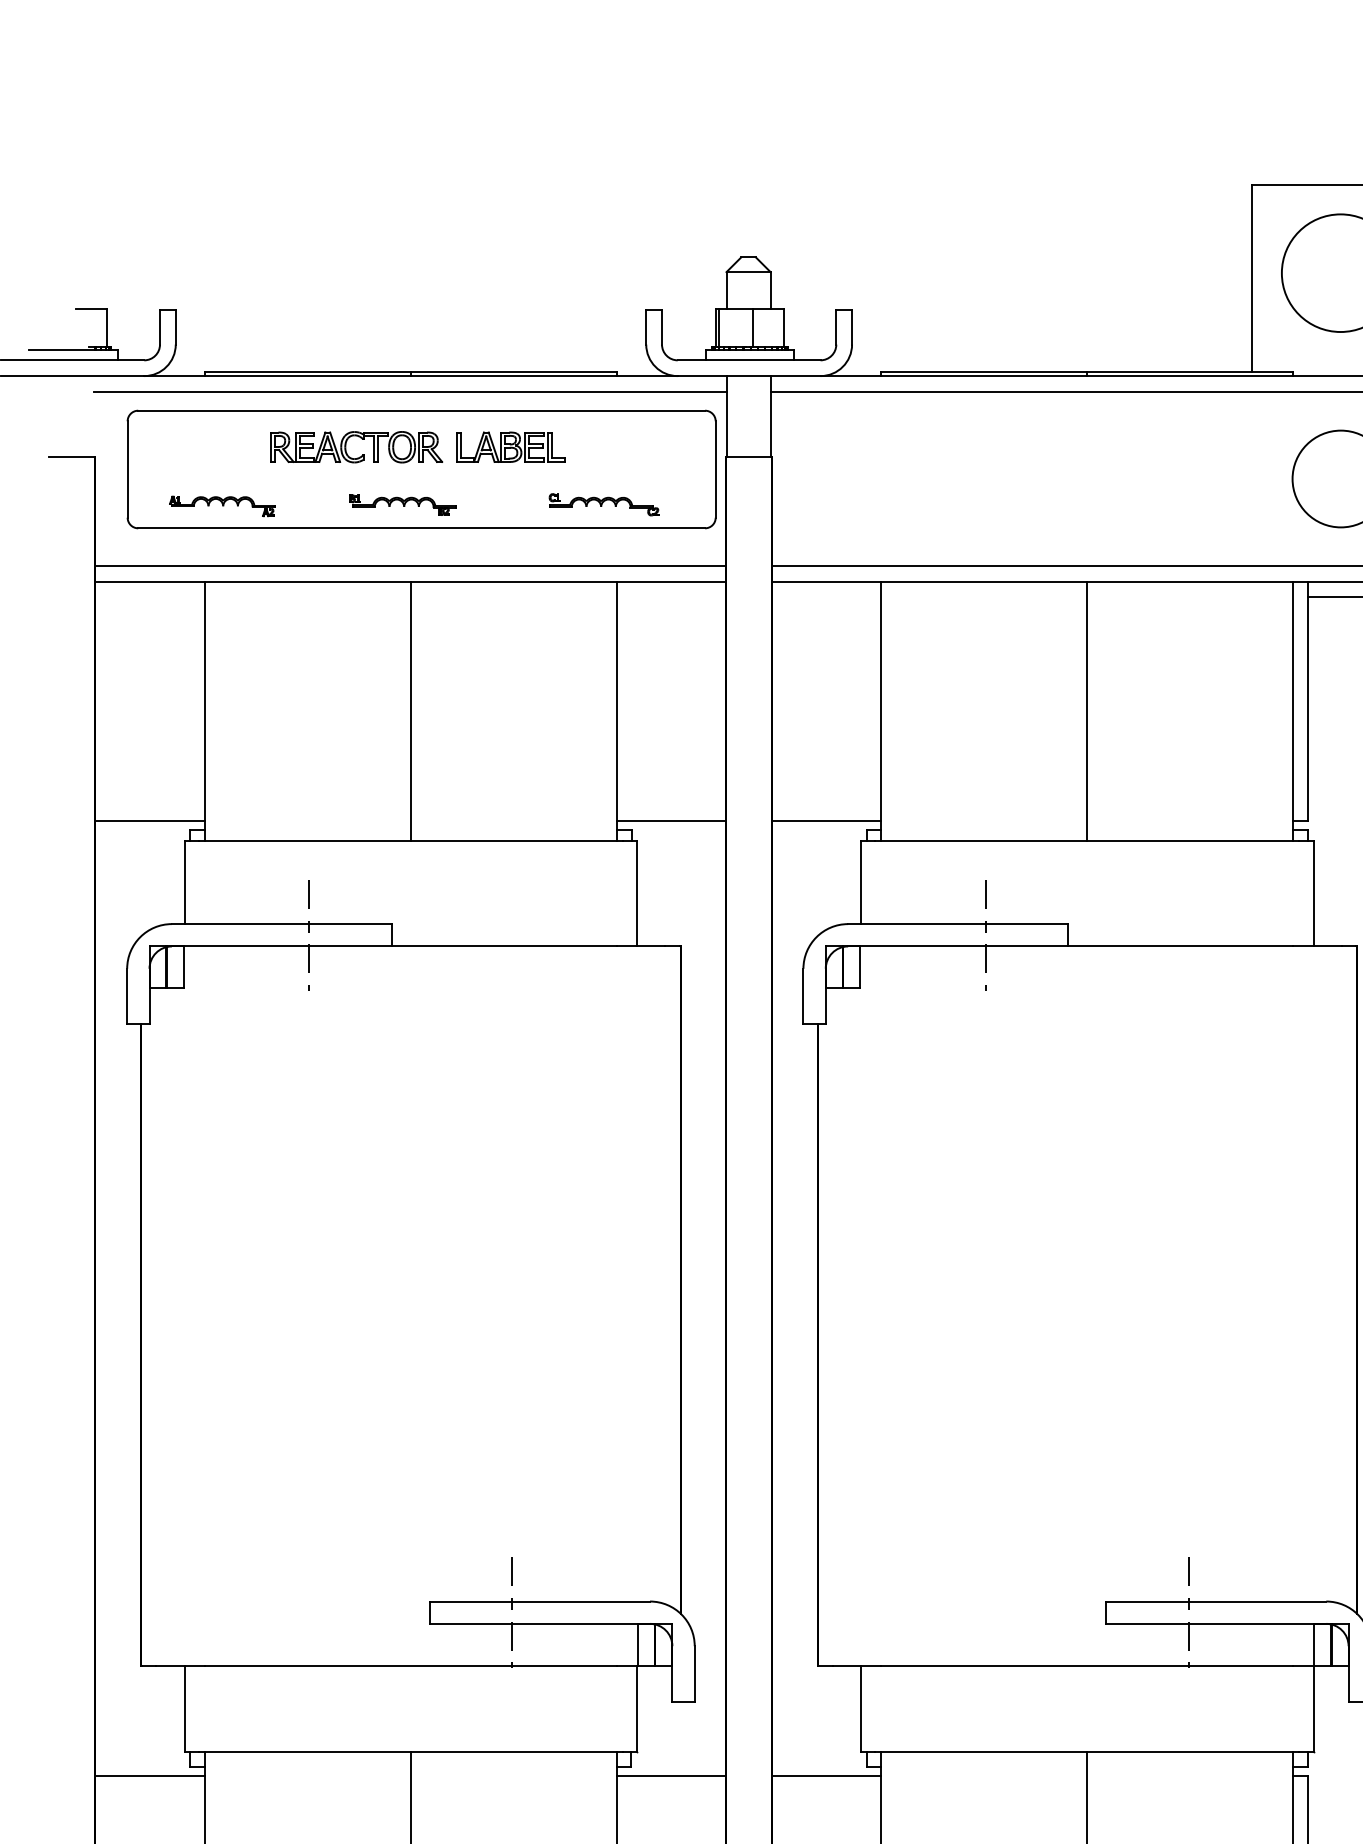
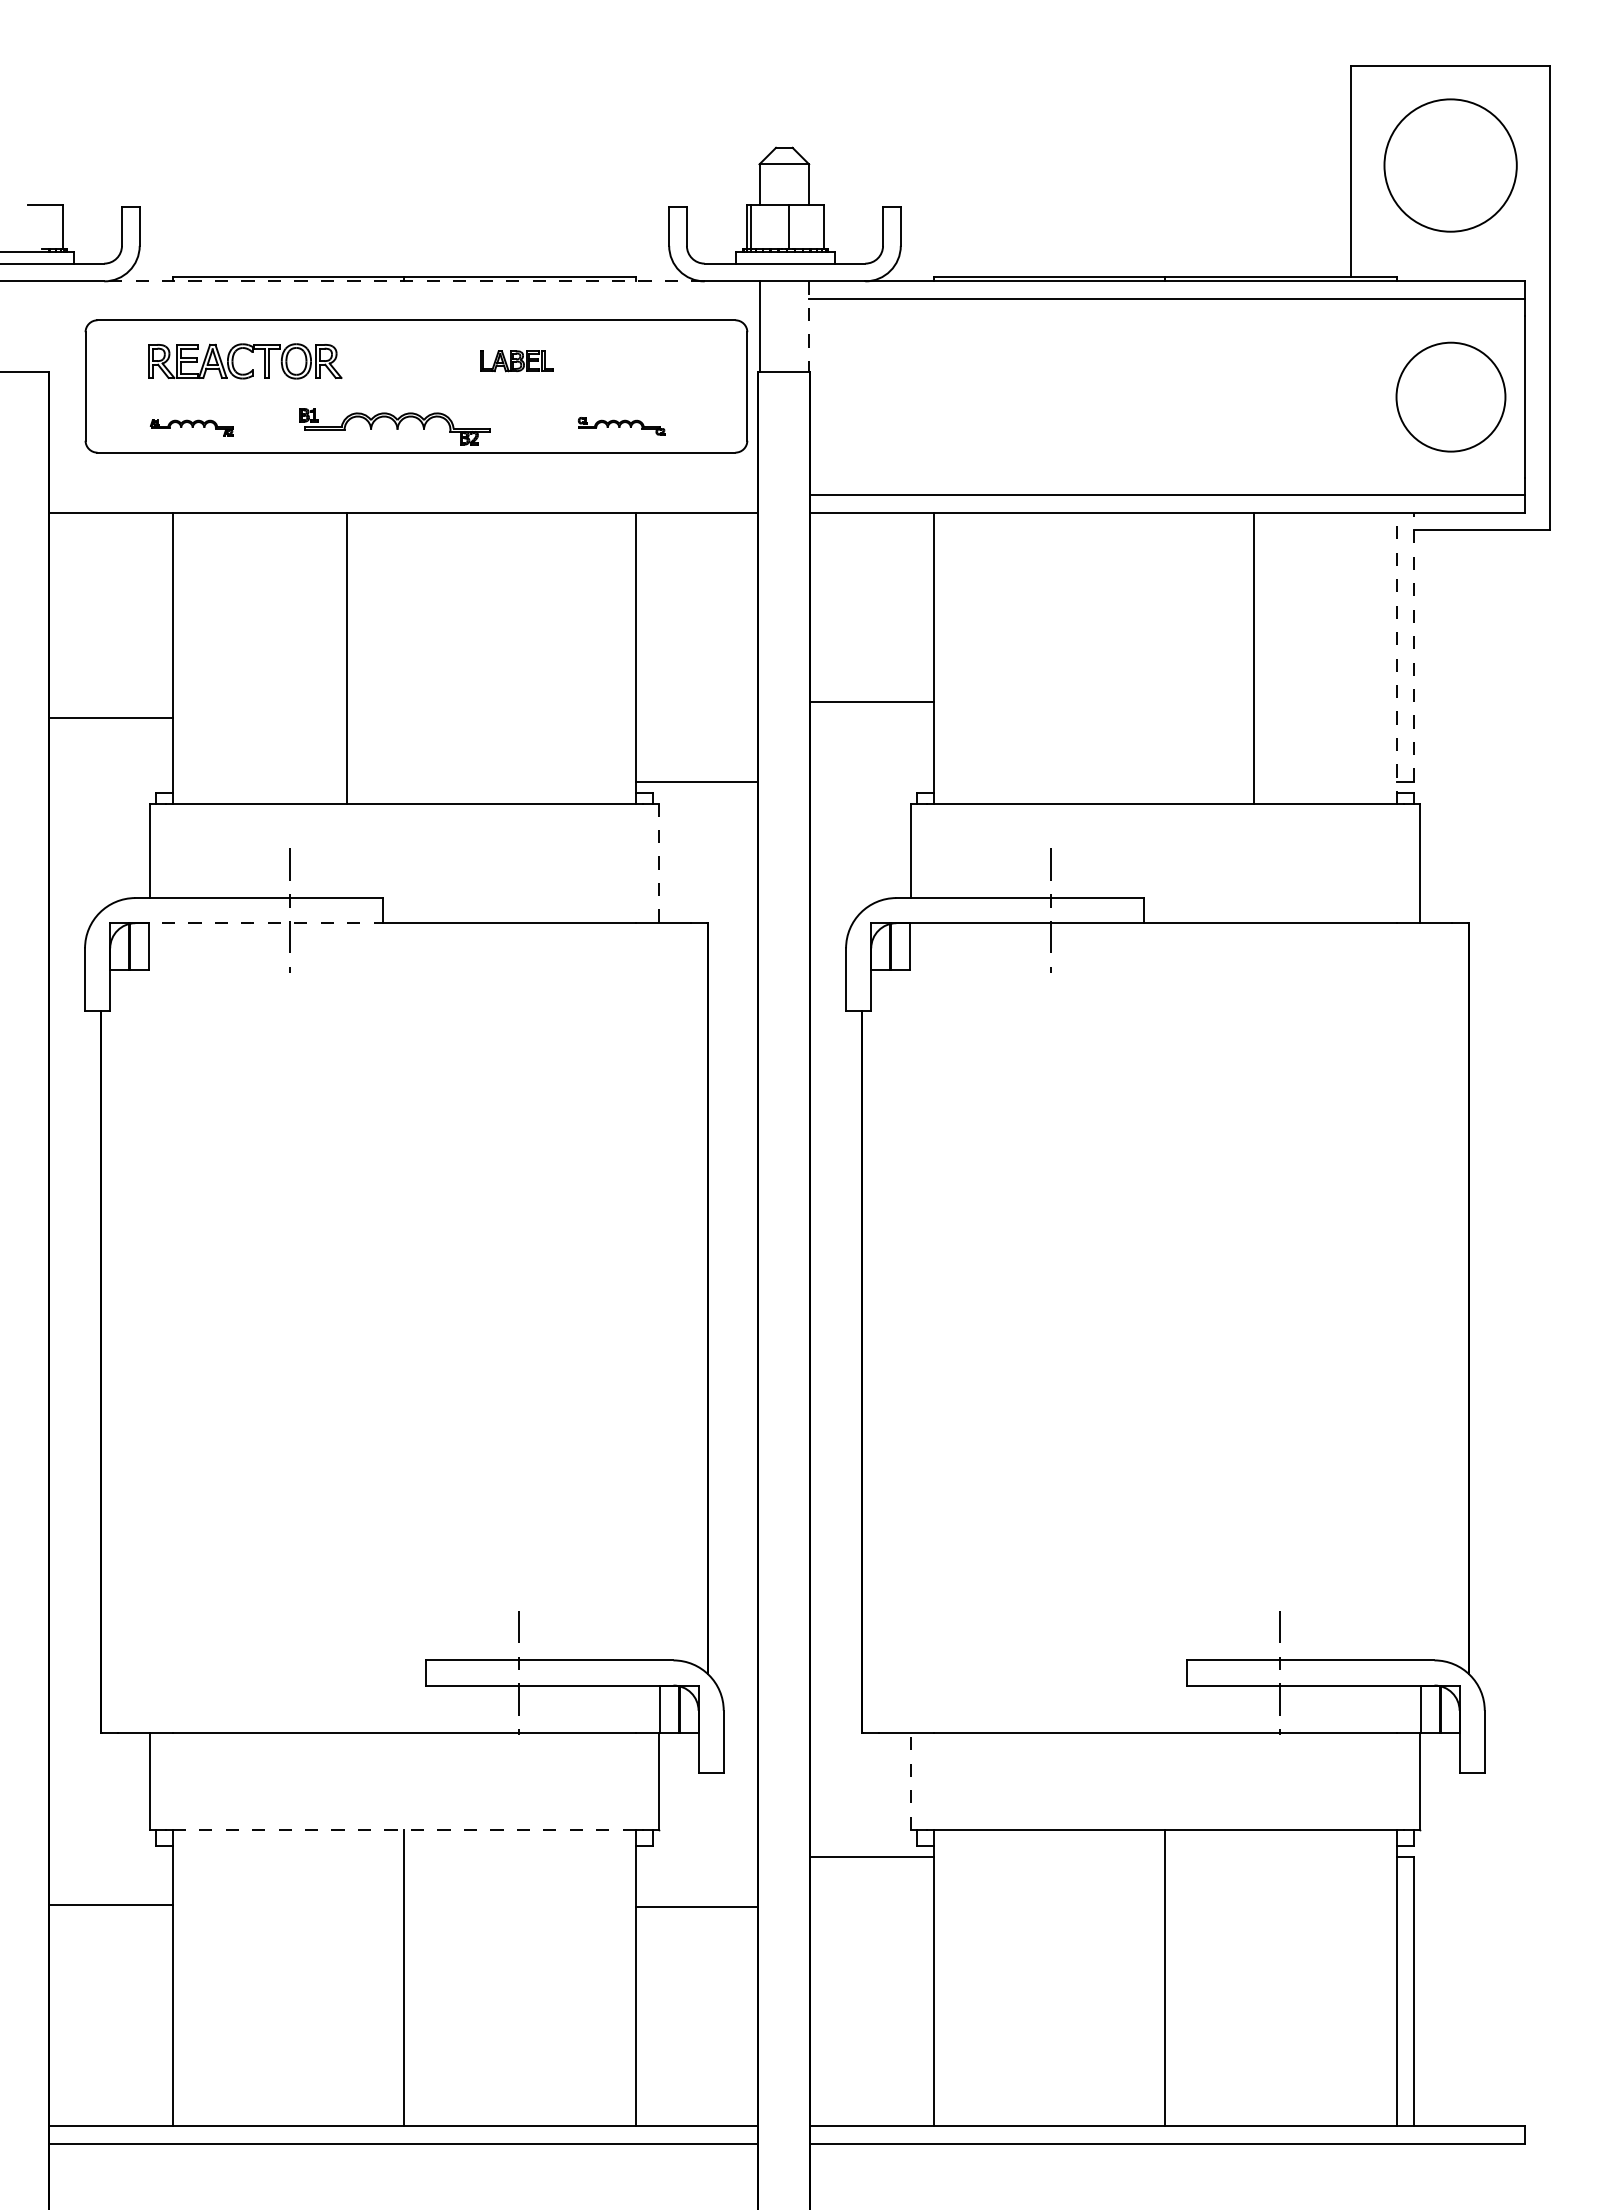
line: (410, 376) -> (403, 281), solid -> dashed
line: (410, 392) -> (403, 299), removed
line: (770, 417) -> (809, 327), solid -> dashed
part: (510, 446) -> (516, 360), size x0.6
part: (363, 454) -> (252, 369), moved
part: (221, 505) -> (191, 427), size x0.7
part: (403, 505) -> (395, 426), size x1.6
part: (603, 505) -> (621, 426), size x0.7
line: (410, 566) -> (403, 495), removed
line: (1307, 700) -> (1413, 646), solid -> dashed
line: (411, 711) -> (347, 658), moved
line: (1087, 711) -> (1254, 658), moved
line: (1293, 711) -> (1397, 658), solid -> dashed
line: (149, 820) -> (110, 717), moved
line: (826, 820) -> (871, 701), moved
line: (637, 892) -> (659, 862), solid -> dashed
line: (282, 946) -> (259, 923), solid -> dashed
line: (860, 1709) -> (910, 1781), solid -> dashed
line: (411, 1751) -> (404, 1829), solid -> dashed
line: (149, 1776) -> (110, 1905), moved
line: (670, 1776) -> (696, 1907), moved

